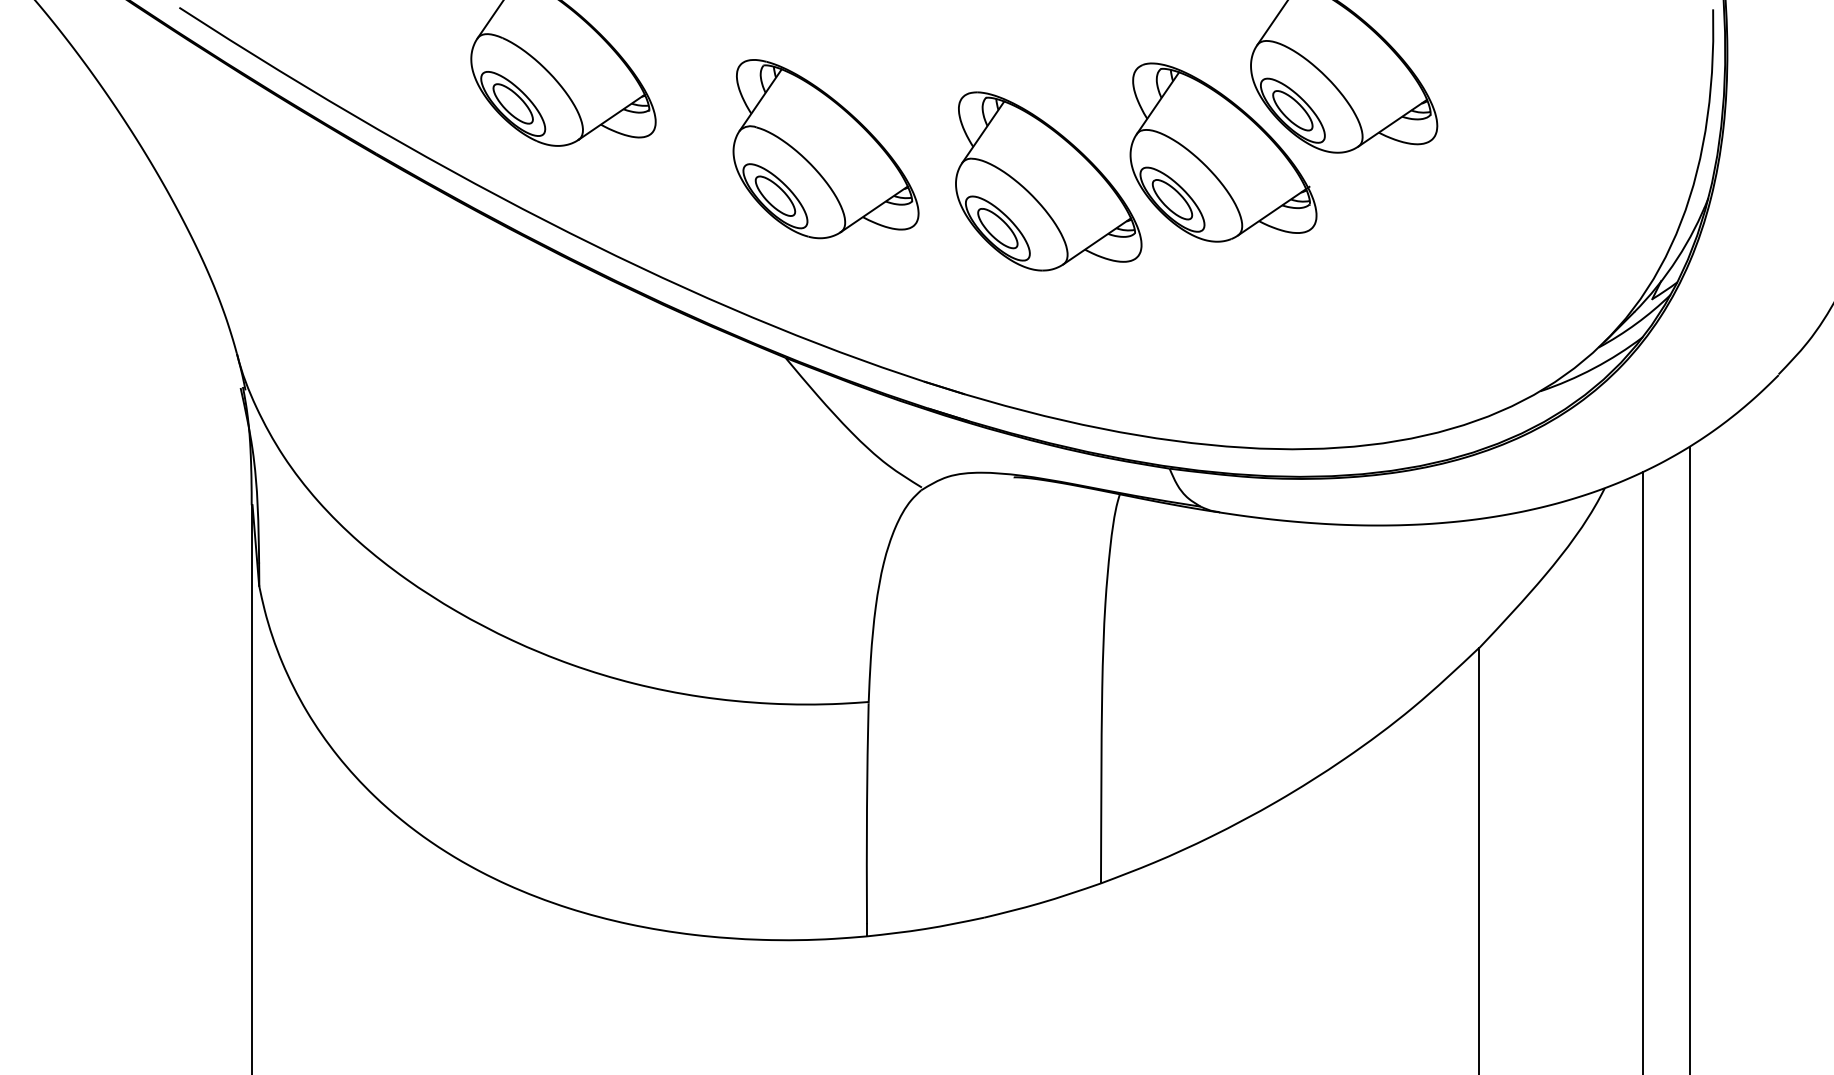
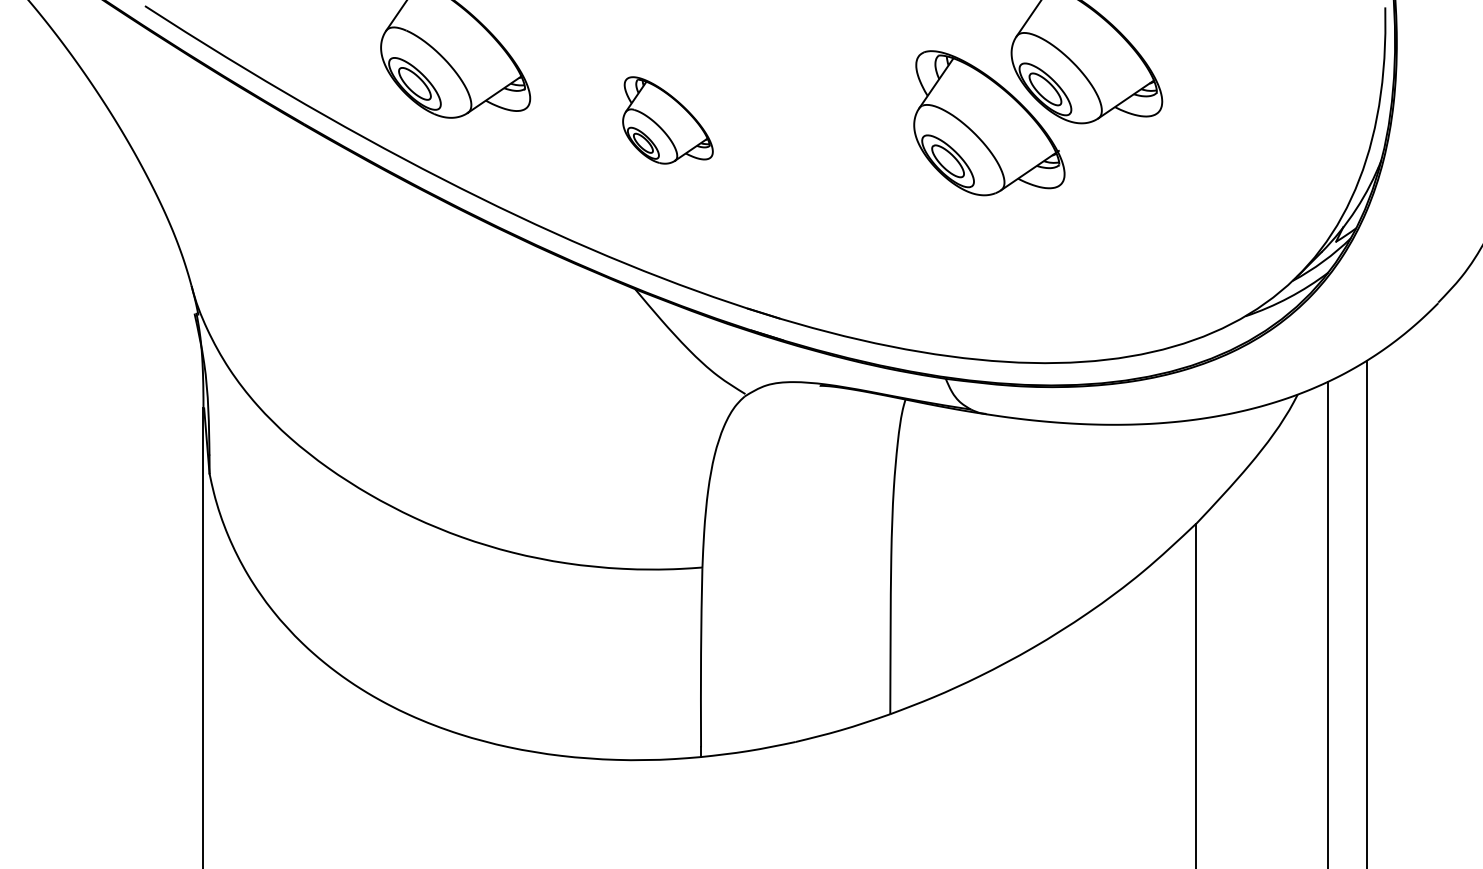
part: (825, 149) -> (667, 120), size x0.6
part: (1048, 181) -> (847, 146), removed

